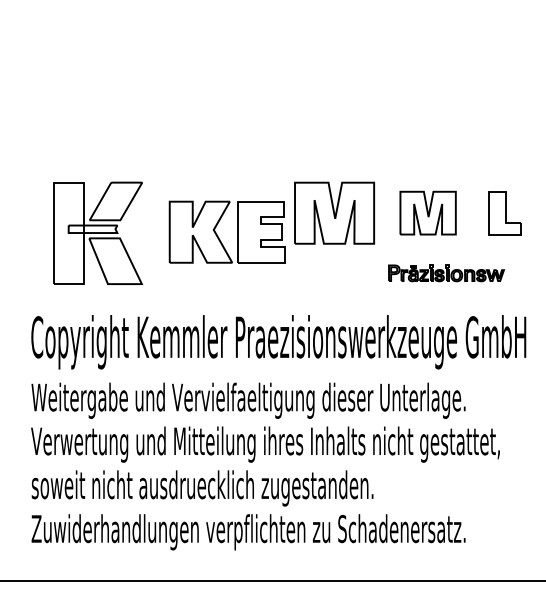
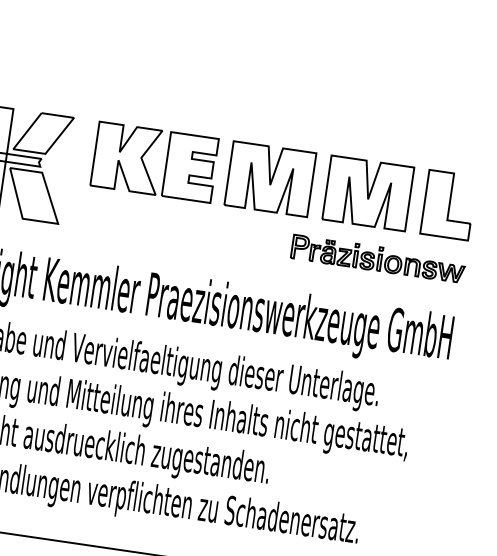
part: (427, 212) -> (367, 192), size x1.43
part: (504, 213) -> (448, 205), size x1.43
part: (219, 237) -> (146, 166), moved
part: (446, 273) -> (378, 259), size x1.43

